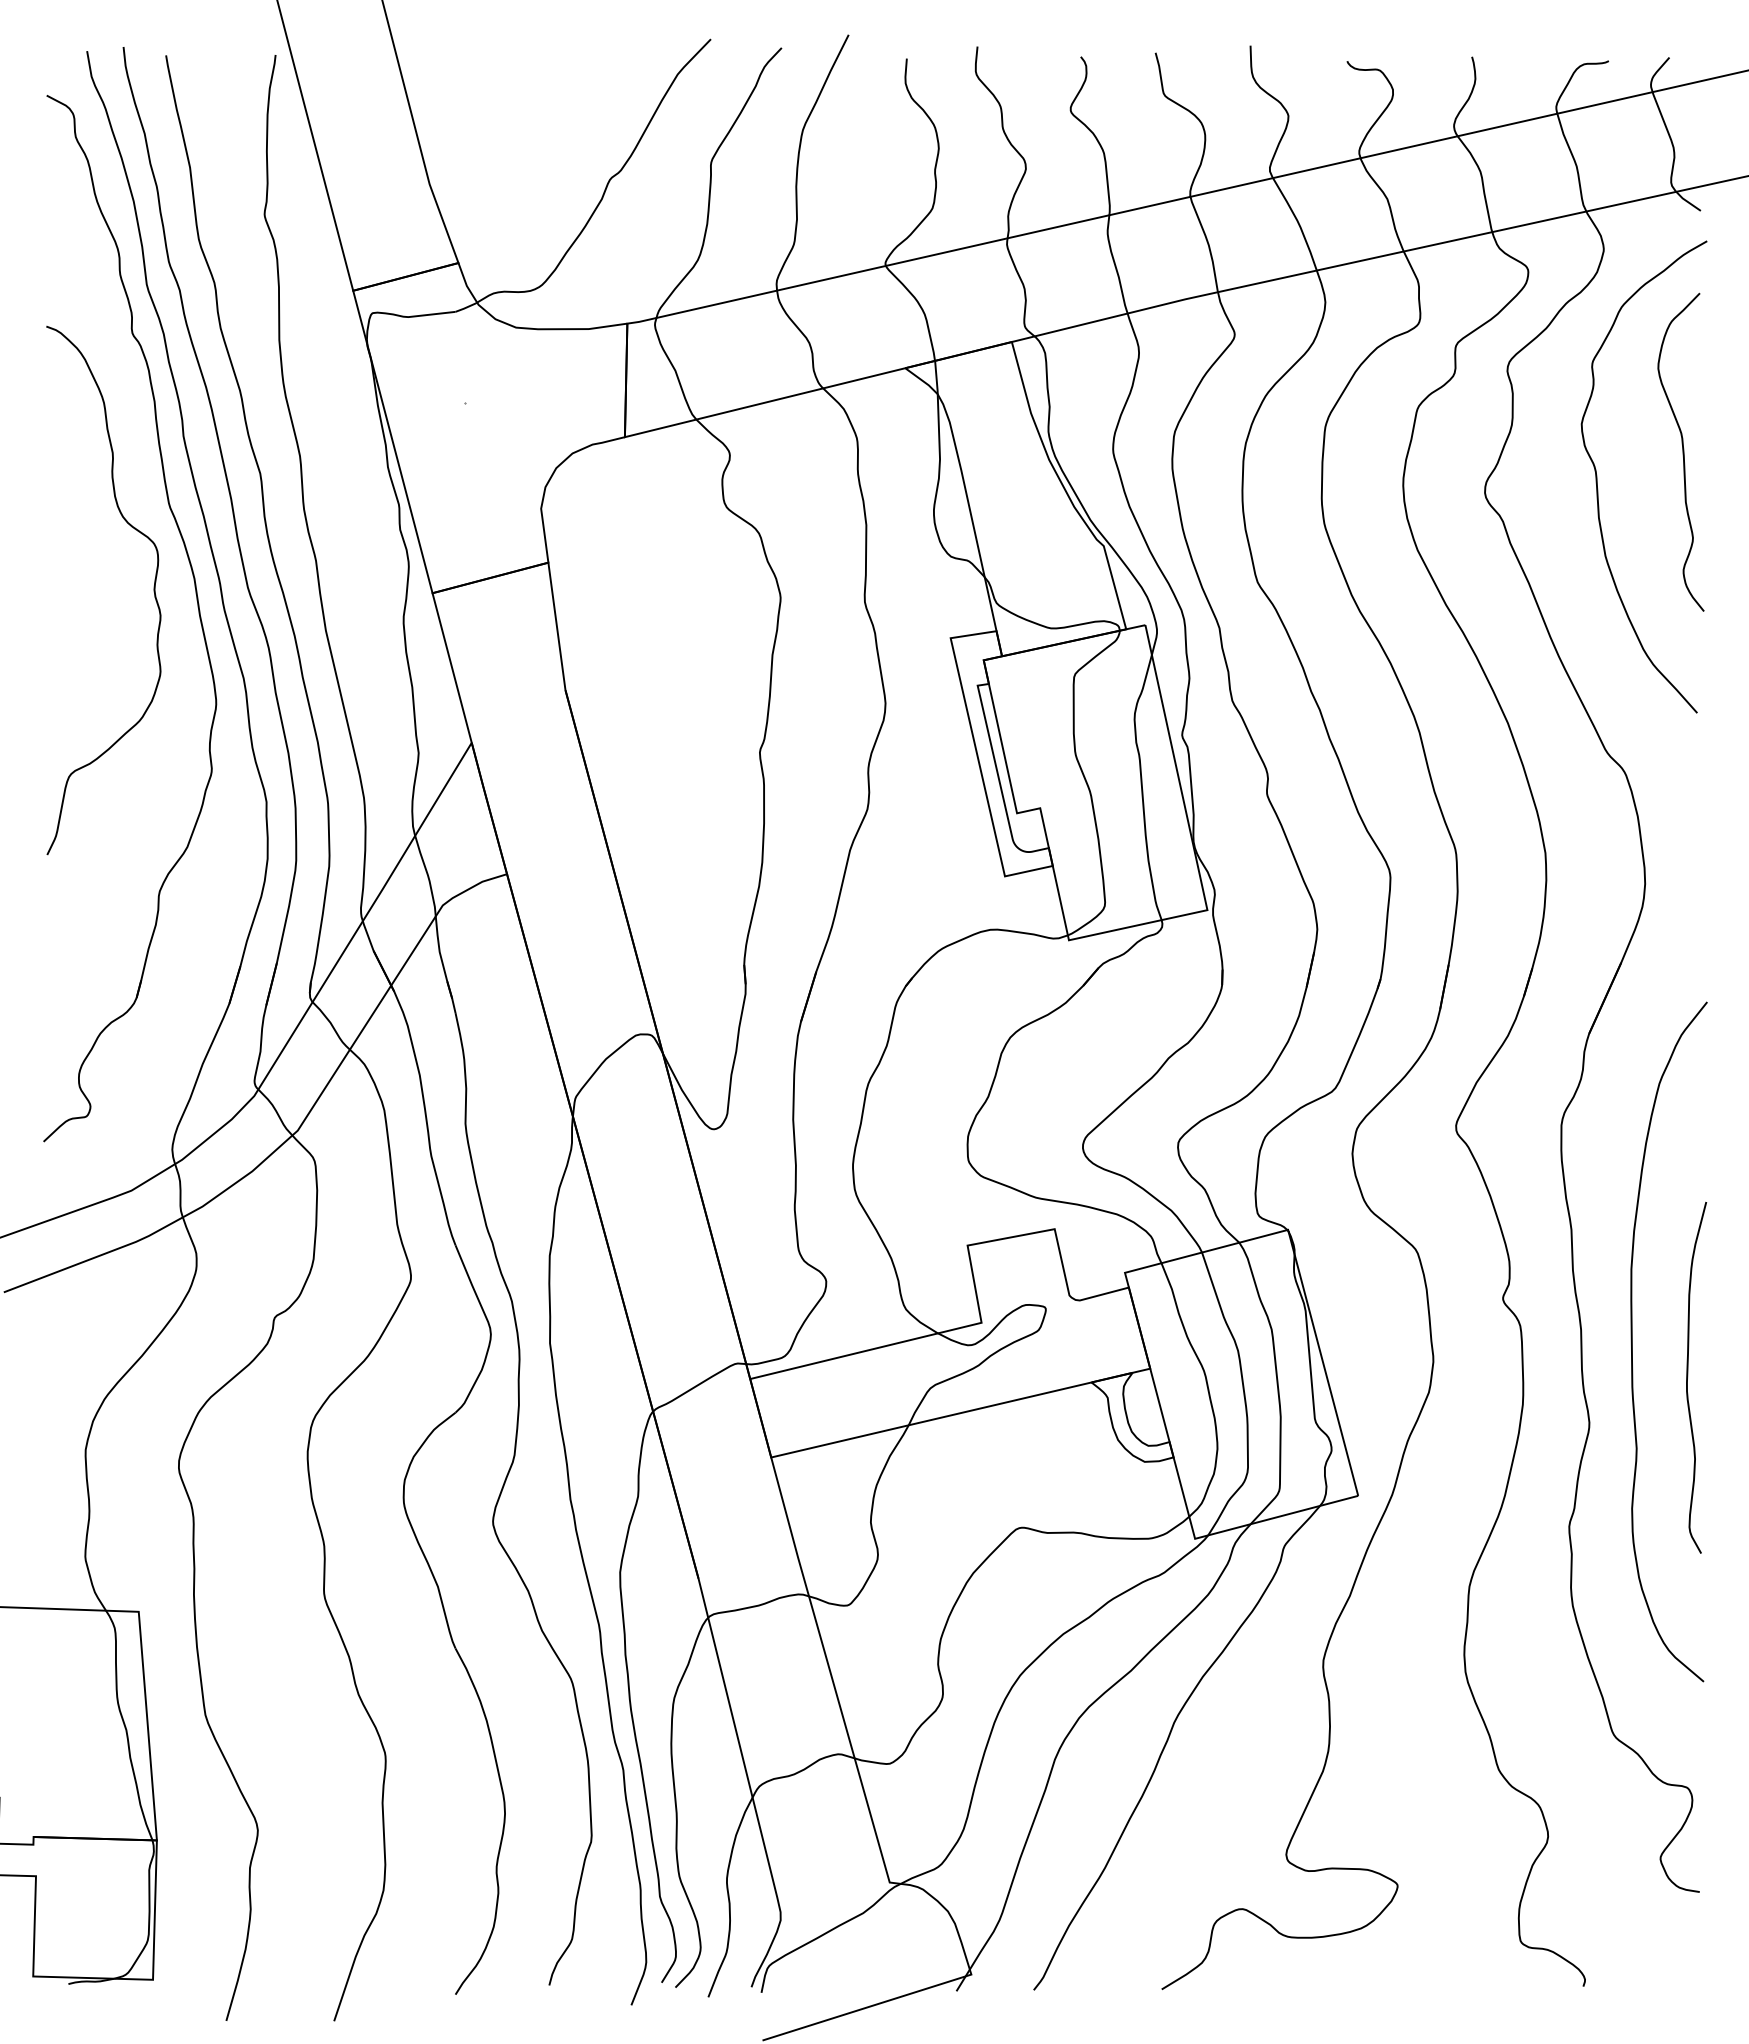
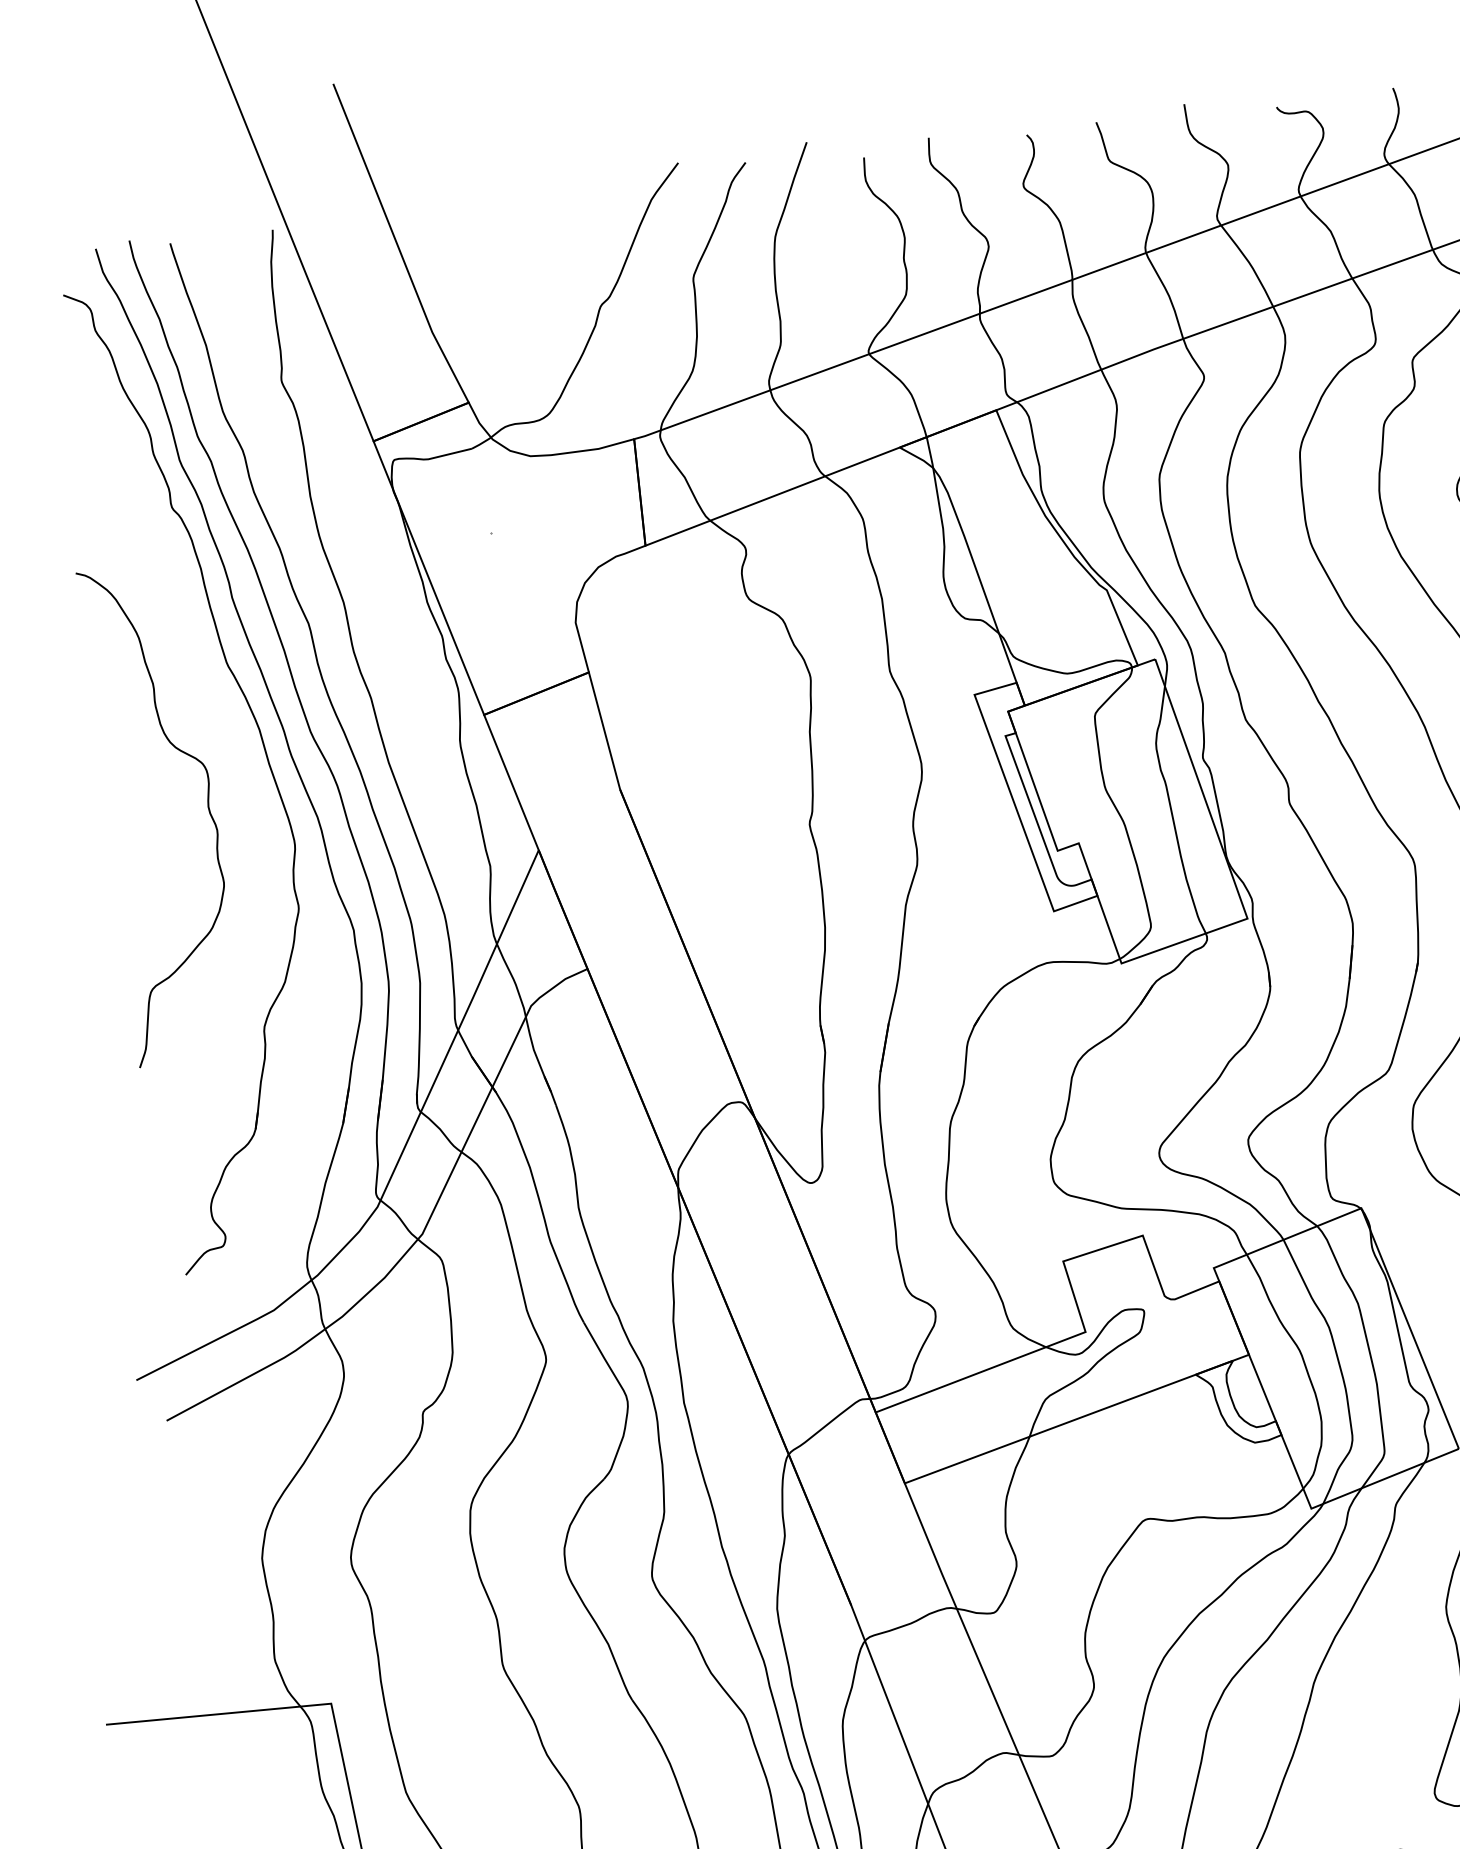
curve: (153, 590) -> (207, 807), moved

